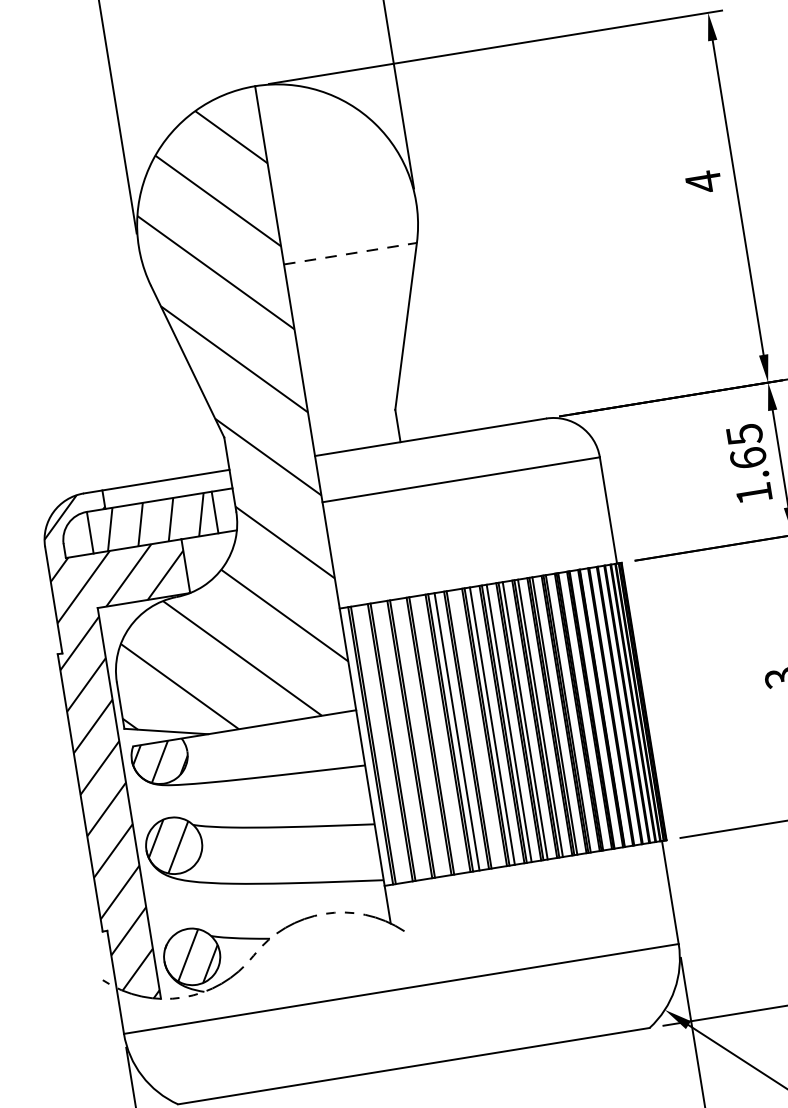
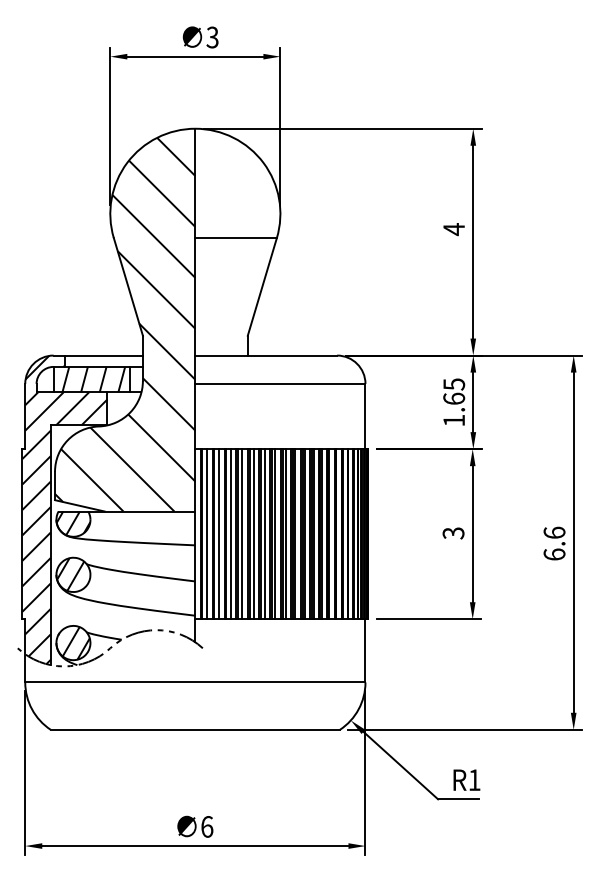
line: (351, 254) -> (236, 238), dashed -> solid
line: (474, 729) -> (264, 534), added
line: (439, 735) -> (242, 534), added
line: (419, 738) -> (230, 534), added
line: (401, 741) -> (219, 534), added
line: (382, 744) -> (207, 534), added

